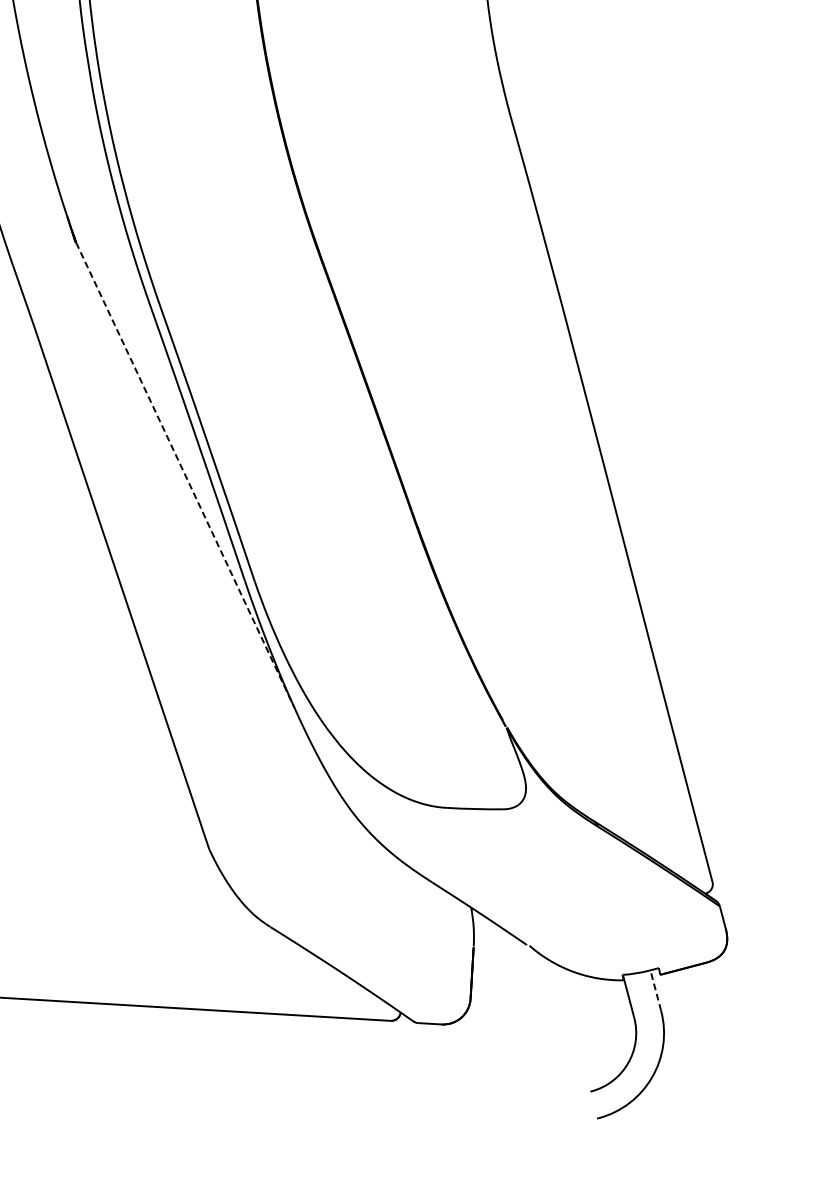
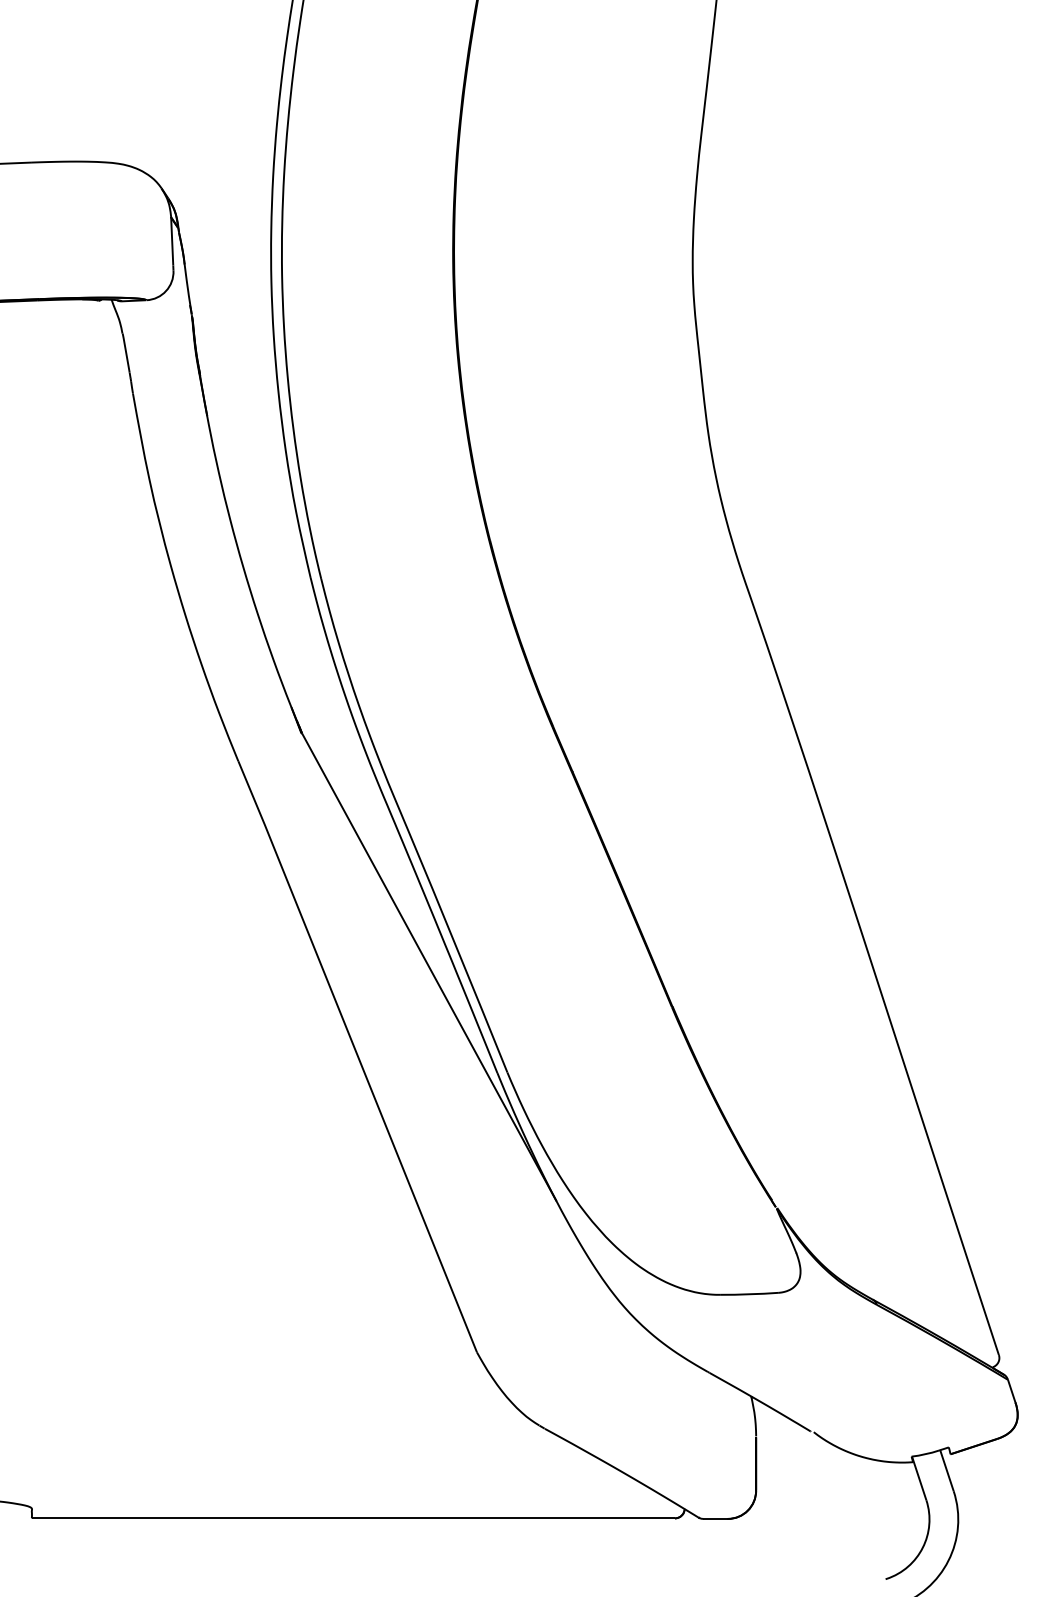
line: (185, 475) -> (429, 967), dashed -> solid
line: (655, 990) -> (946, 1470), dashed -> solid

